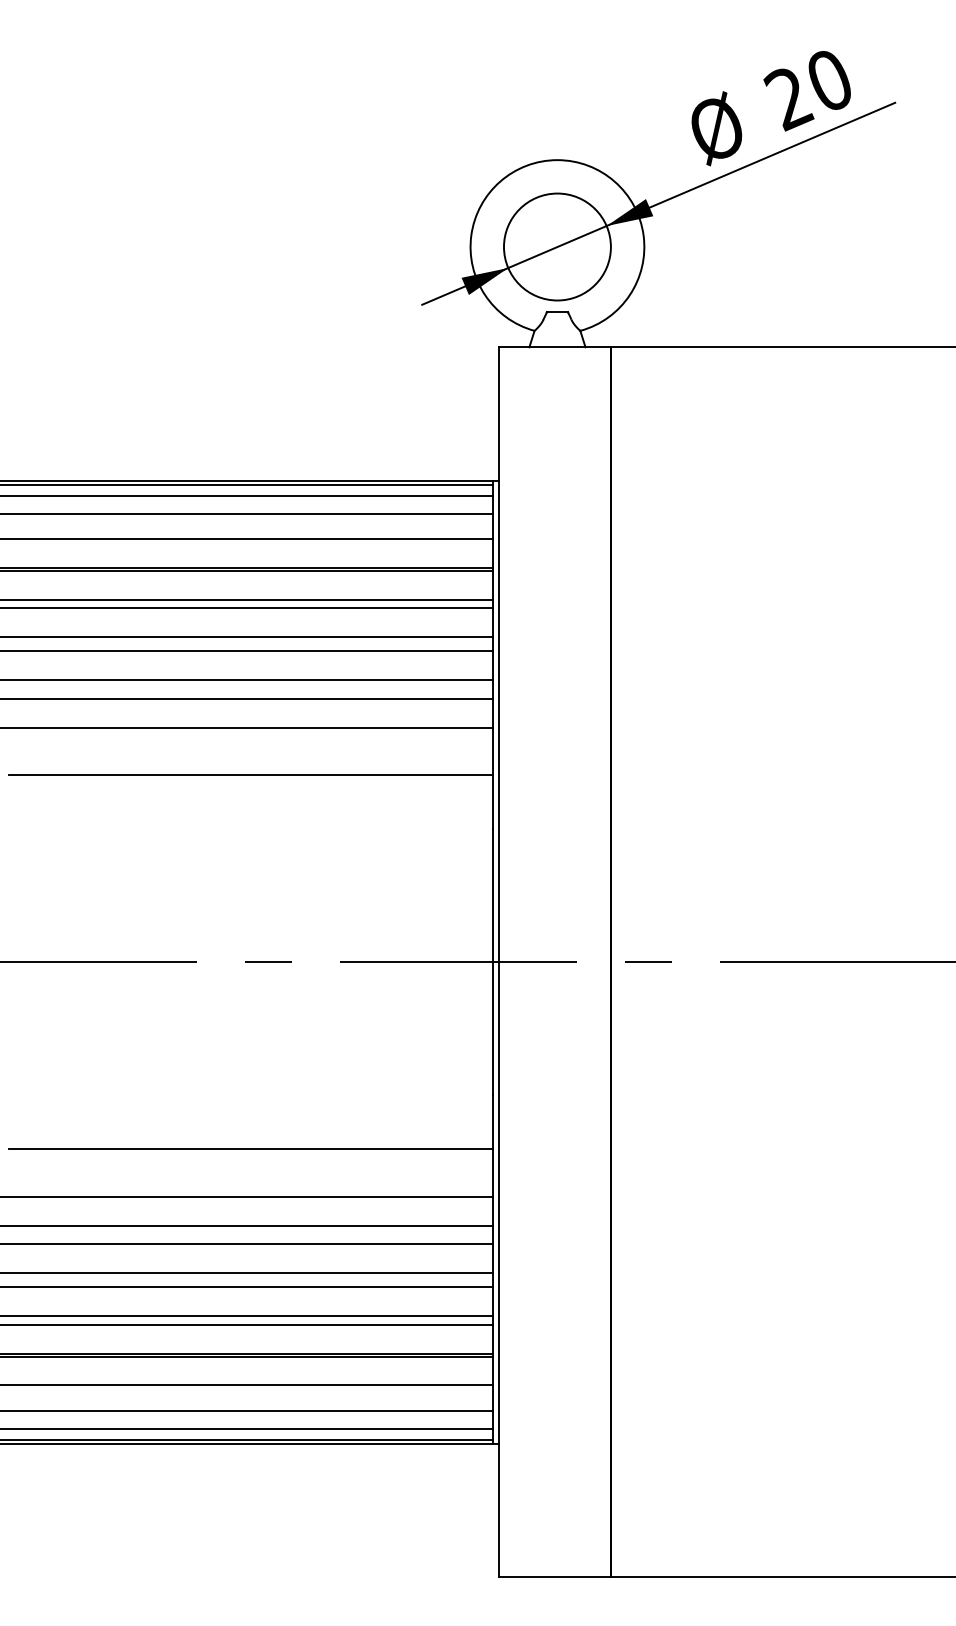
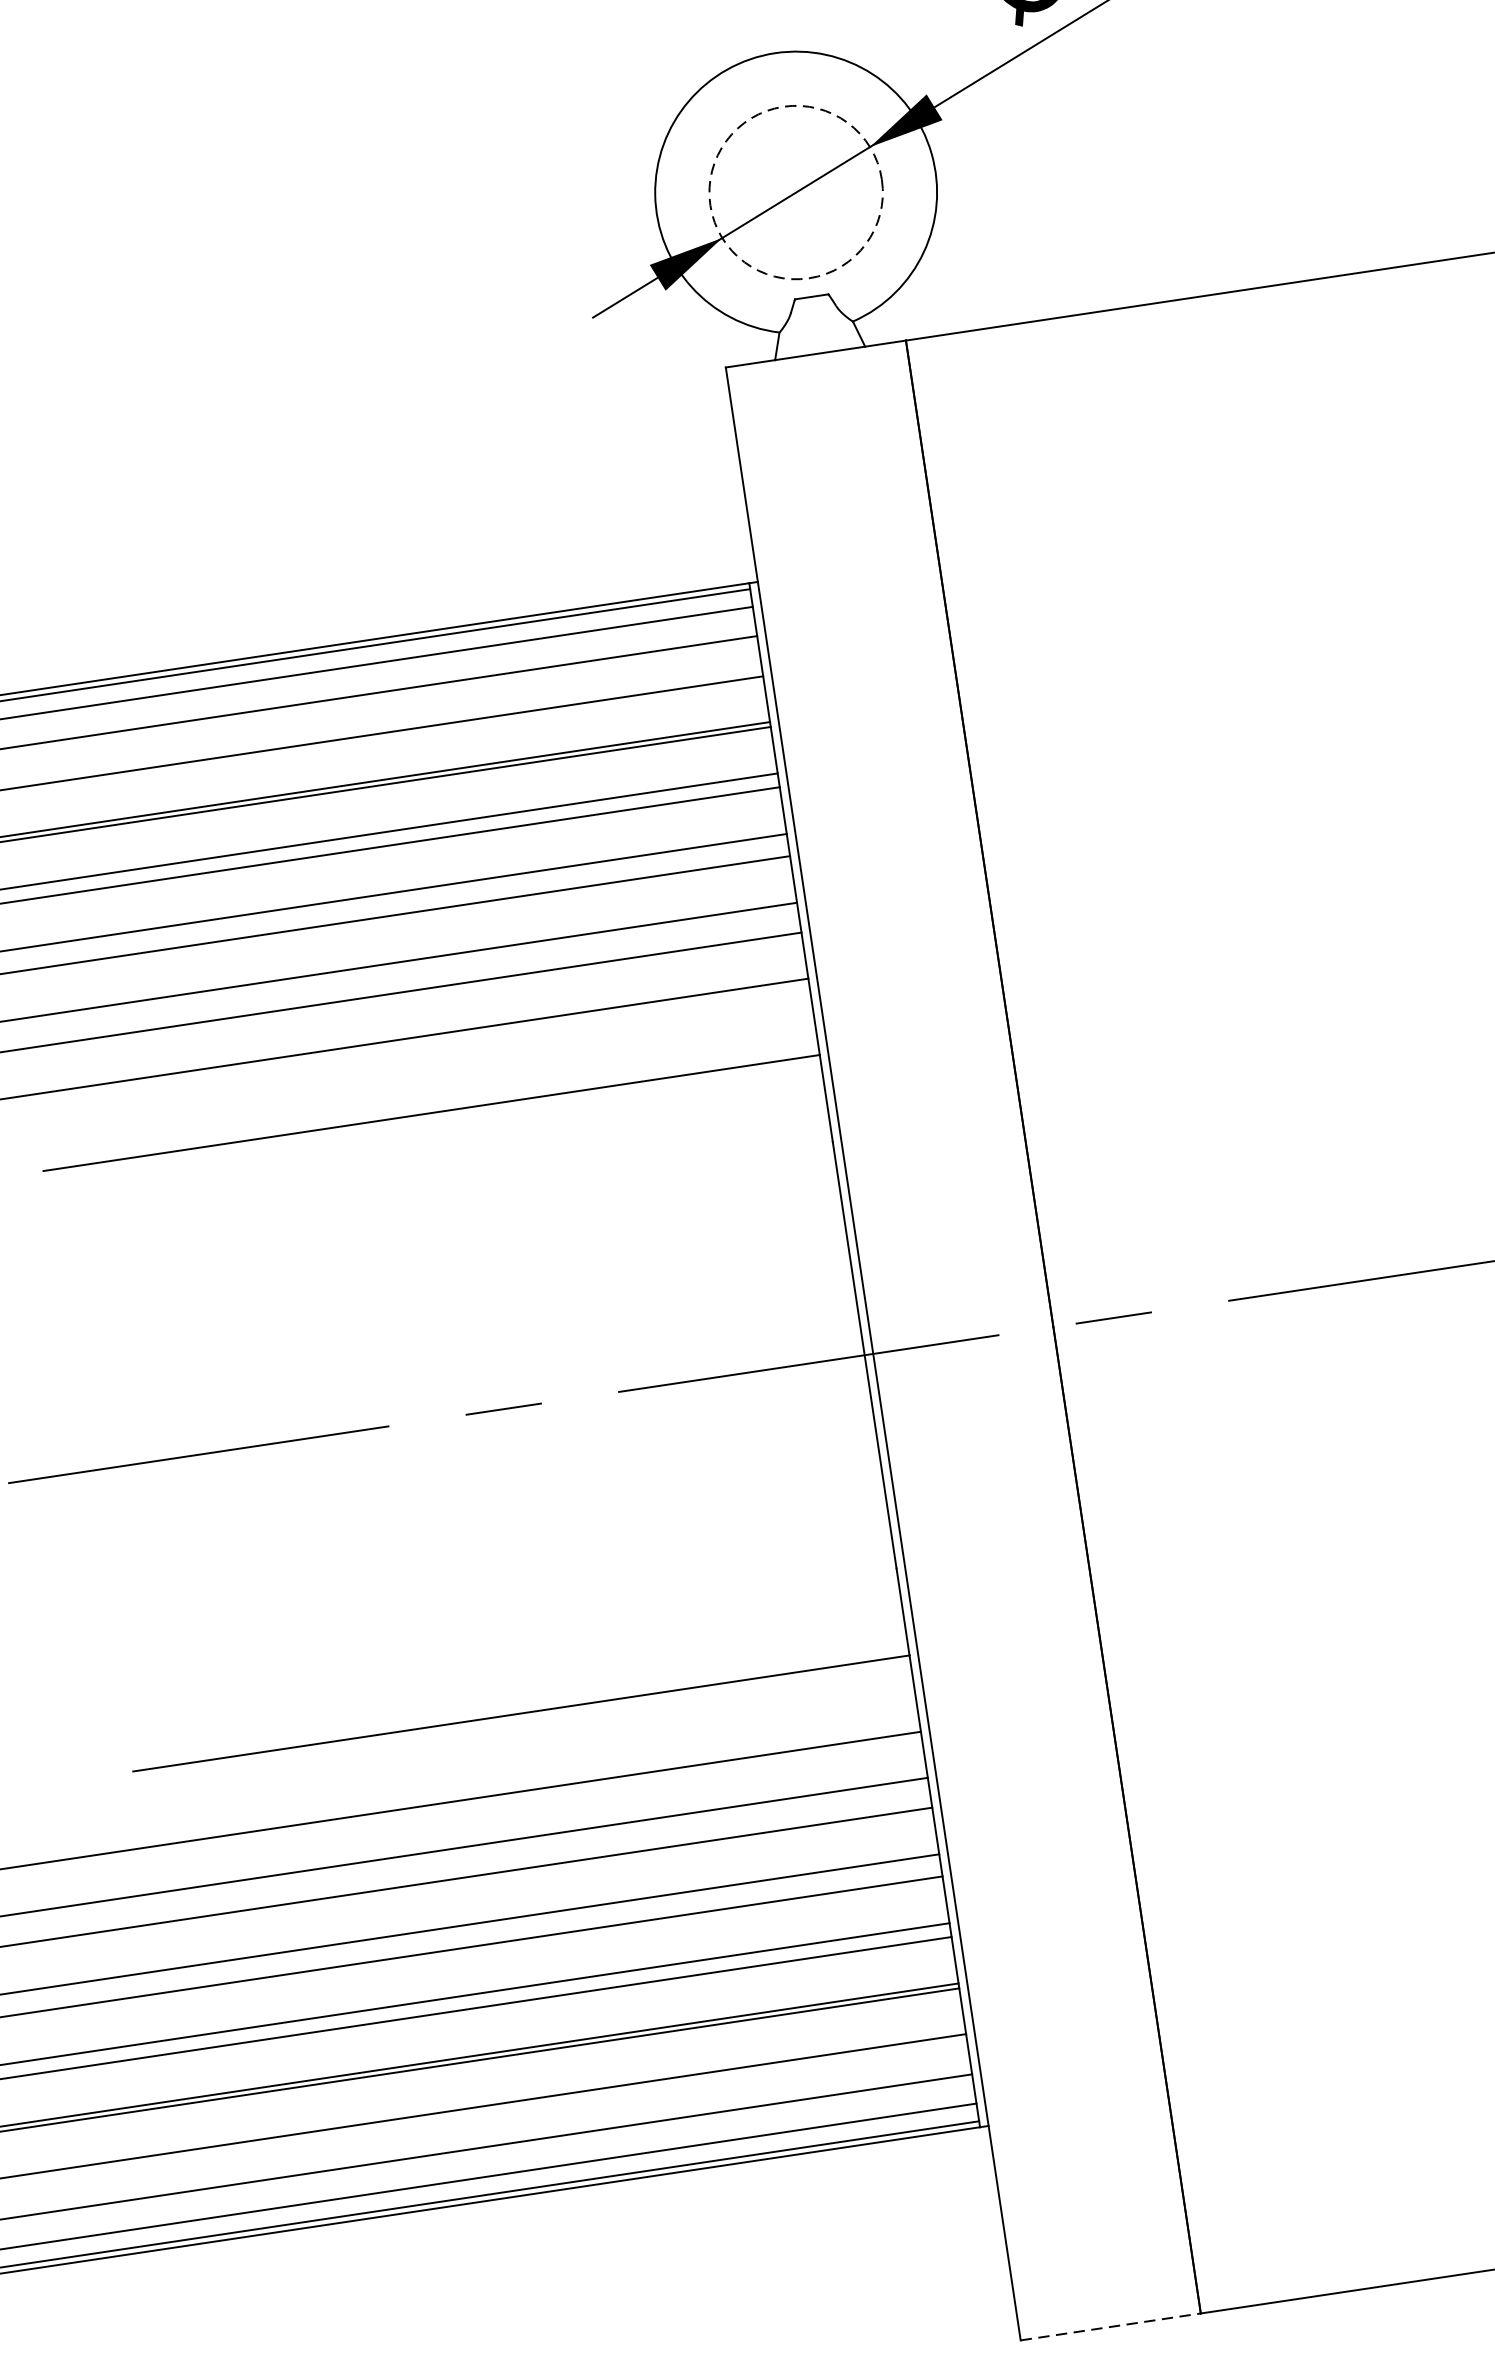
circle: (556, 246) -> (794, 191), solid -> dashed
line: (555, 1577) -> (1111, 2327), solid -> dashed

